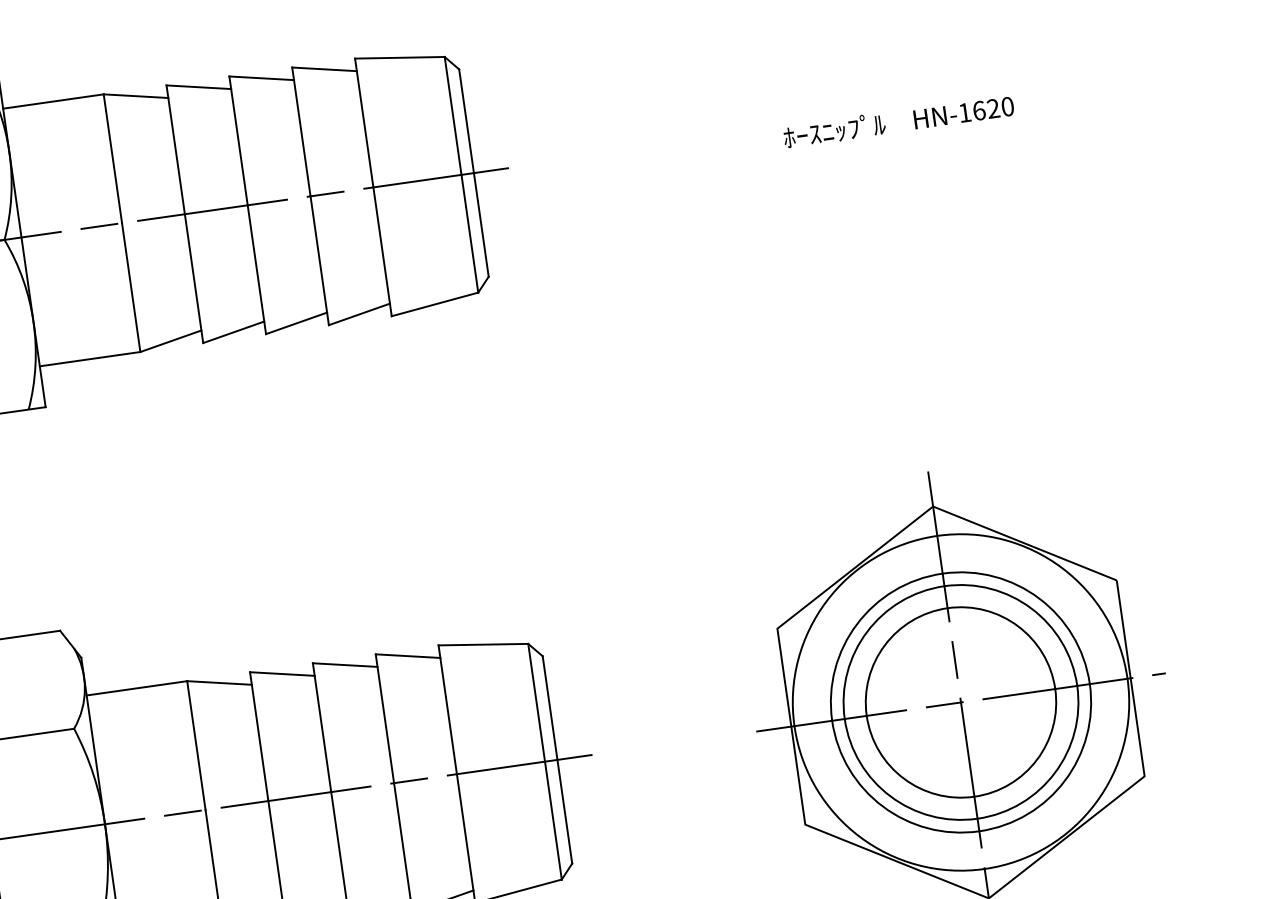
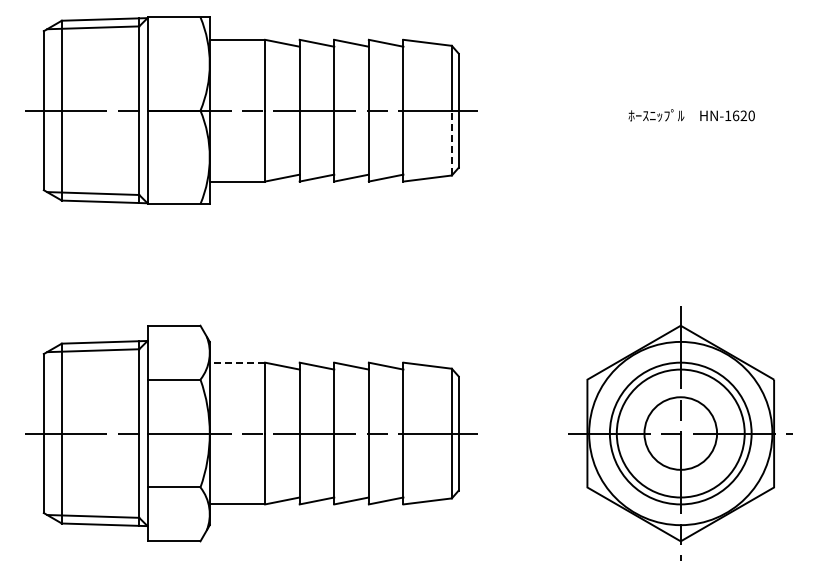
line: (469, 232) -> (451, 142), solid -> dashed
line: (136, 687) -> (237, 362), solid -> dashed
circle: (960, 702) -> (680, 433), size x0.7

